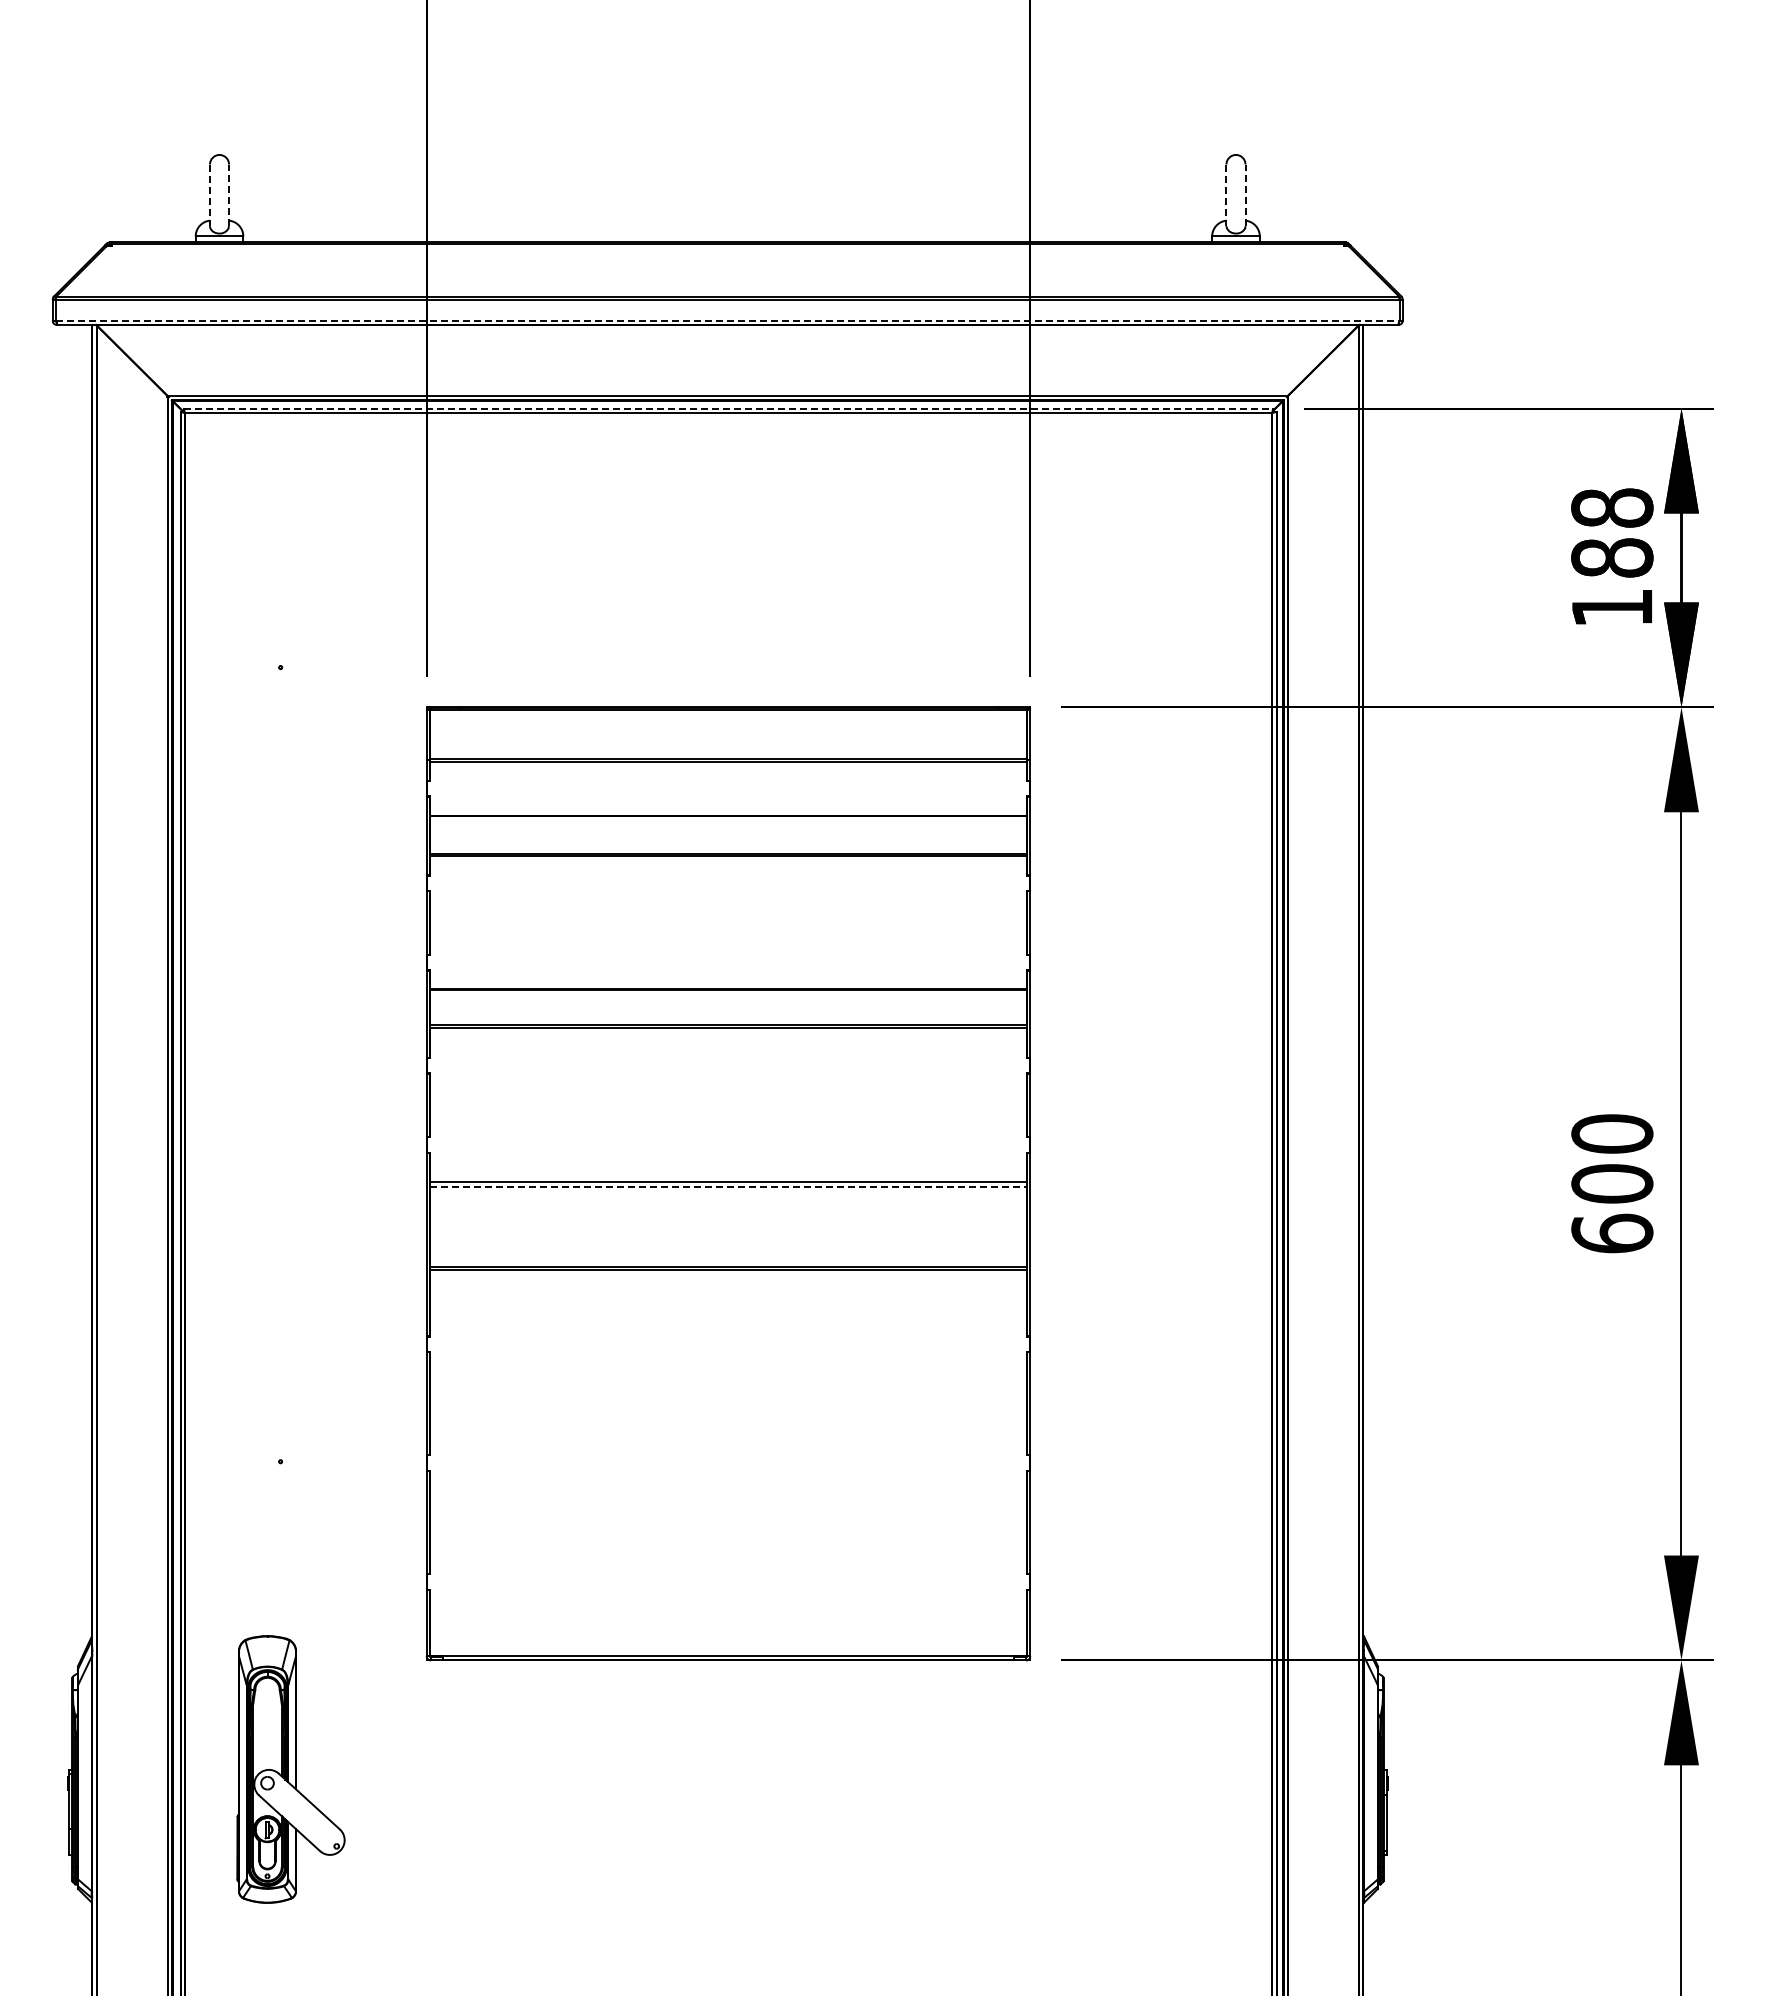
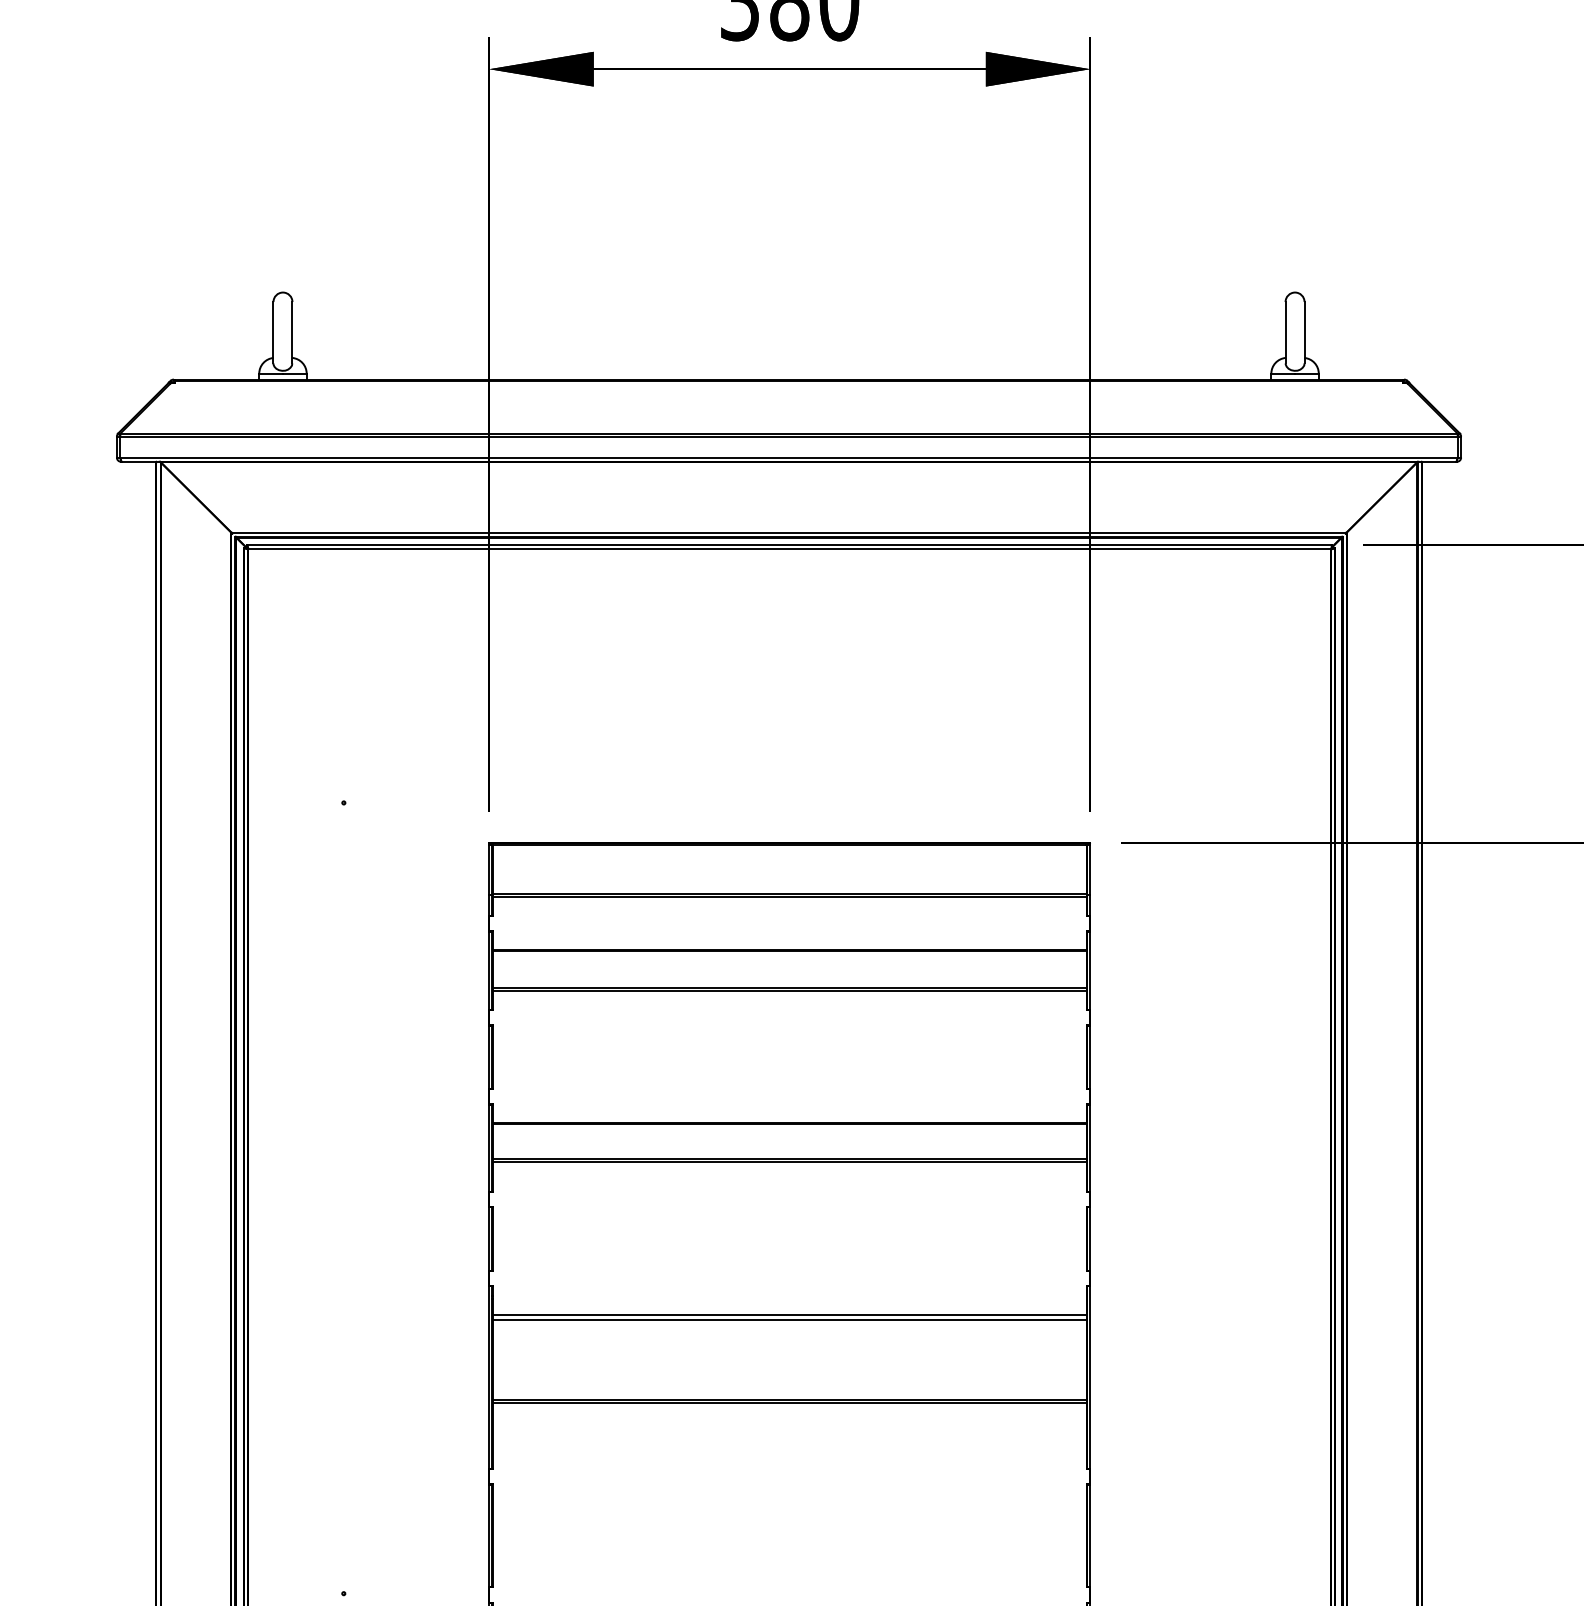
line: (210, 195) -> (273, 332), dashed -> solid
line: (229, 195) -> (292, 332), dashed -> solid
line: (1226, 195) -> (1285, 332), dashed -> solid
line: (1245, 195) -> (1304, 332), dashed -> solid
line: (727, 320) -> (788, 457), dashed -> solid
line: (728, 408) -> (789, 544), dashed -> solid
line: (729, 1186) -> (790, 1319), dashed -> solid

